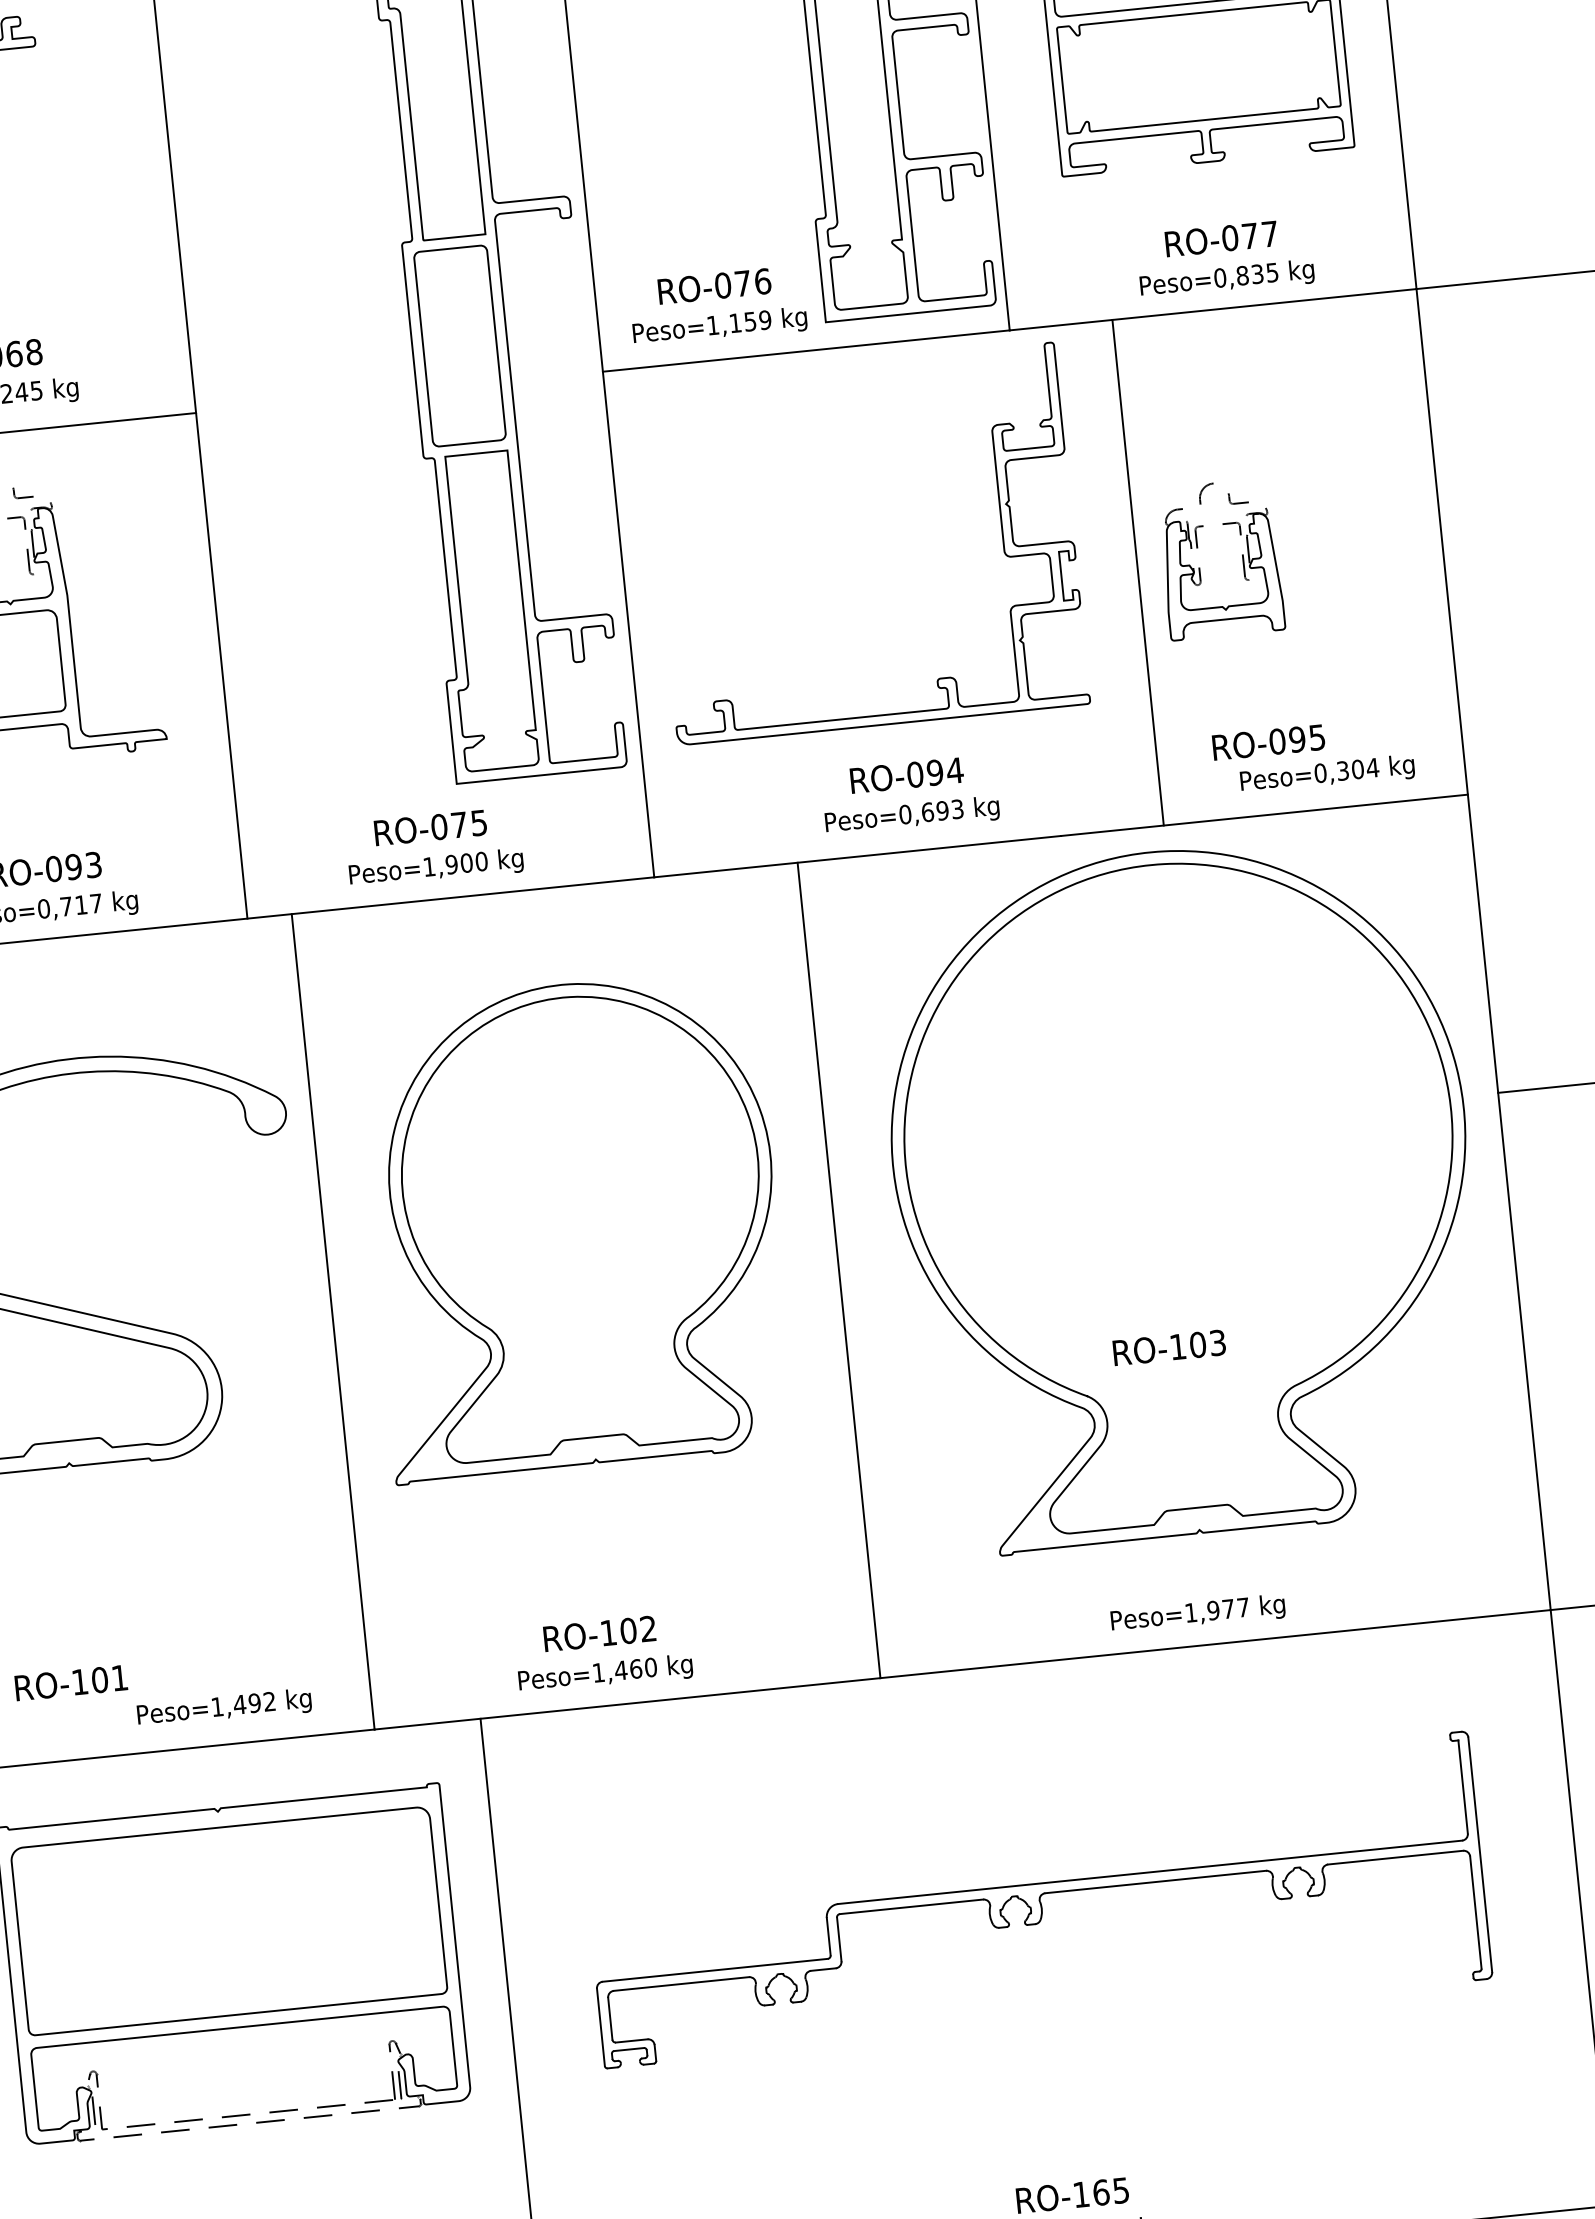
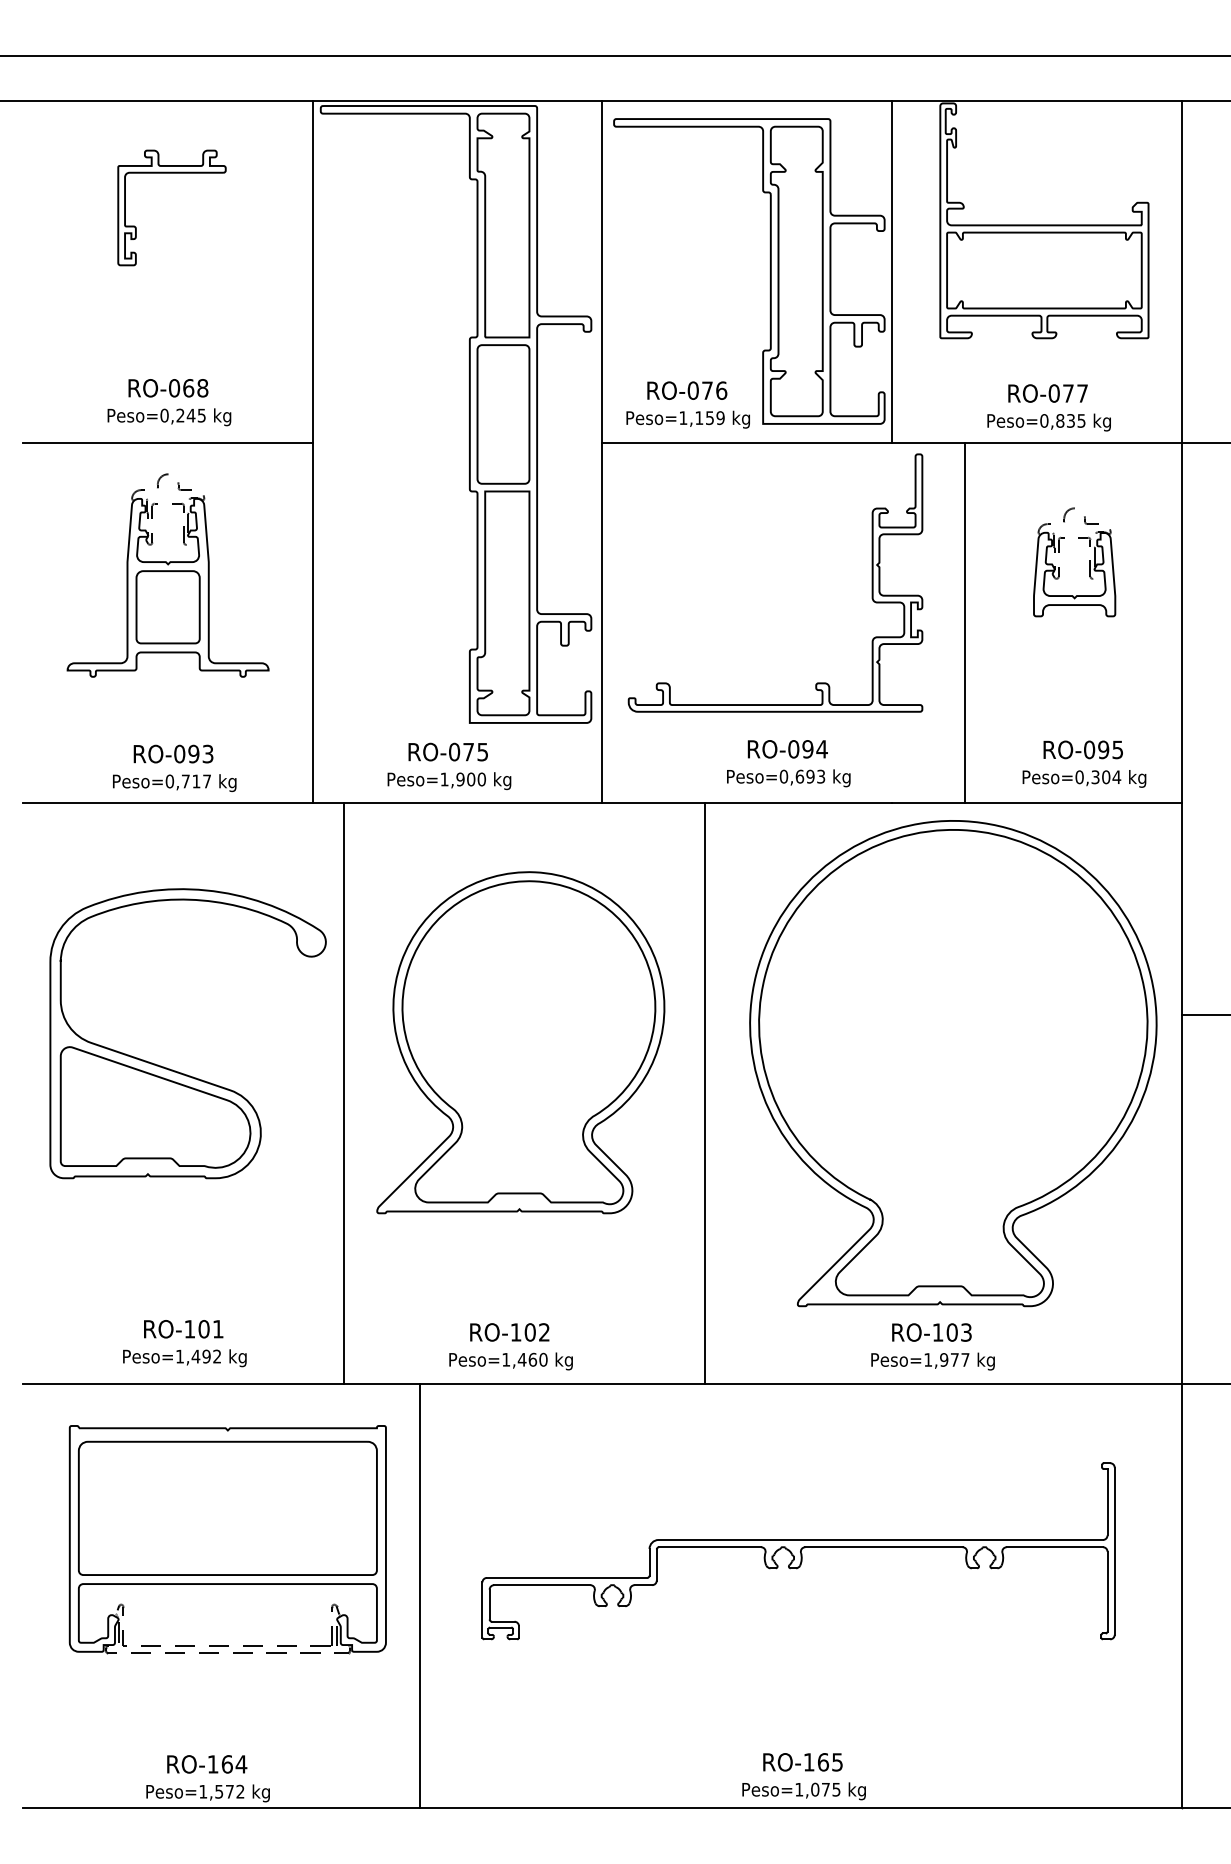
part: (1241, 557) -> (1089, 562), moved
text: (1267, 742) -> (1082, 749), moved
text: (1168, 1347) -> (931, 1332), moved
text: (71, 1683) -> (183, 1329), moved
text: (224, 1708) -> (184, 1358), moved

